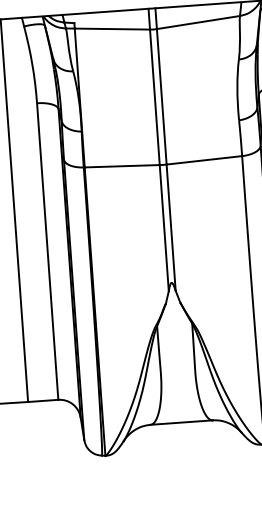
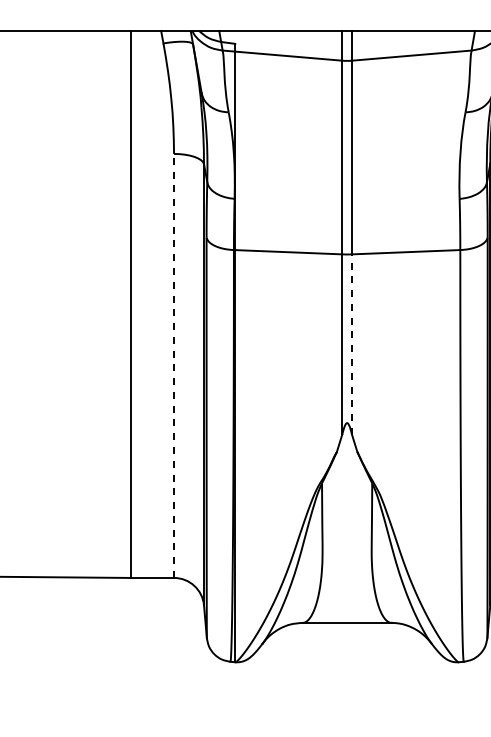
line: (171, 227) -> (352, 344), solid -> dashed
line: (48, 251) -> (174, 365), solid -> dashed

